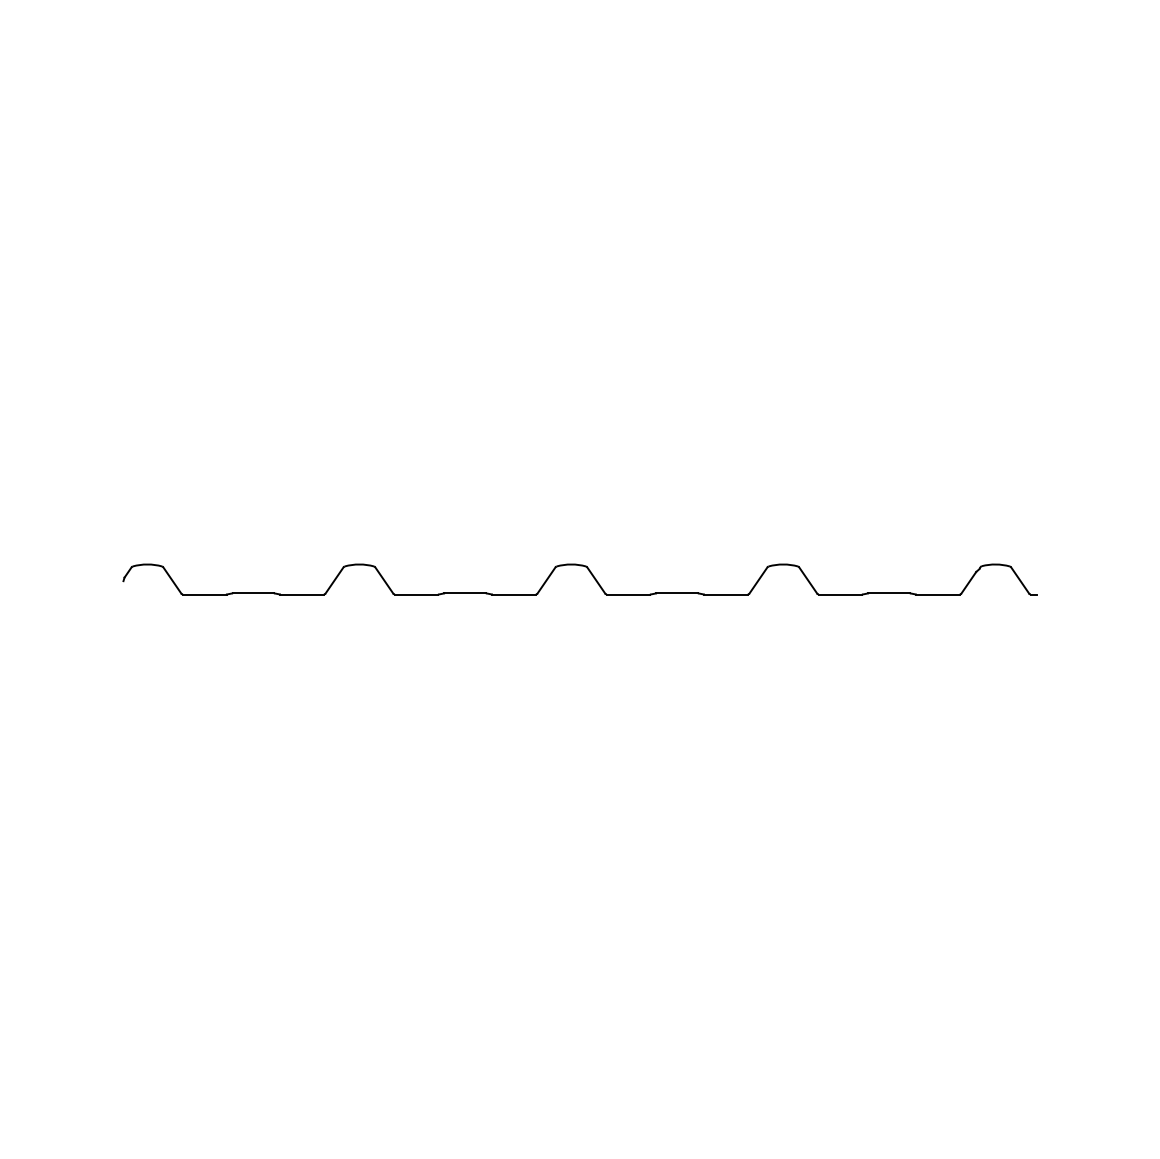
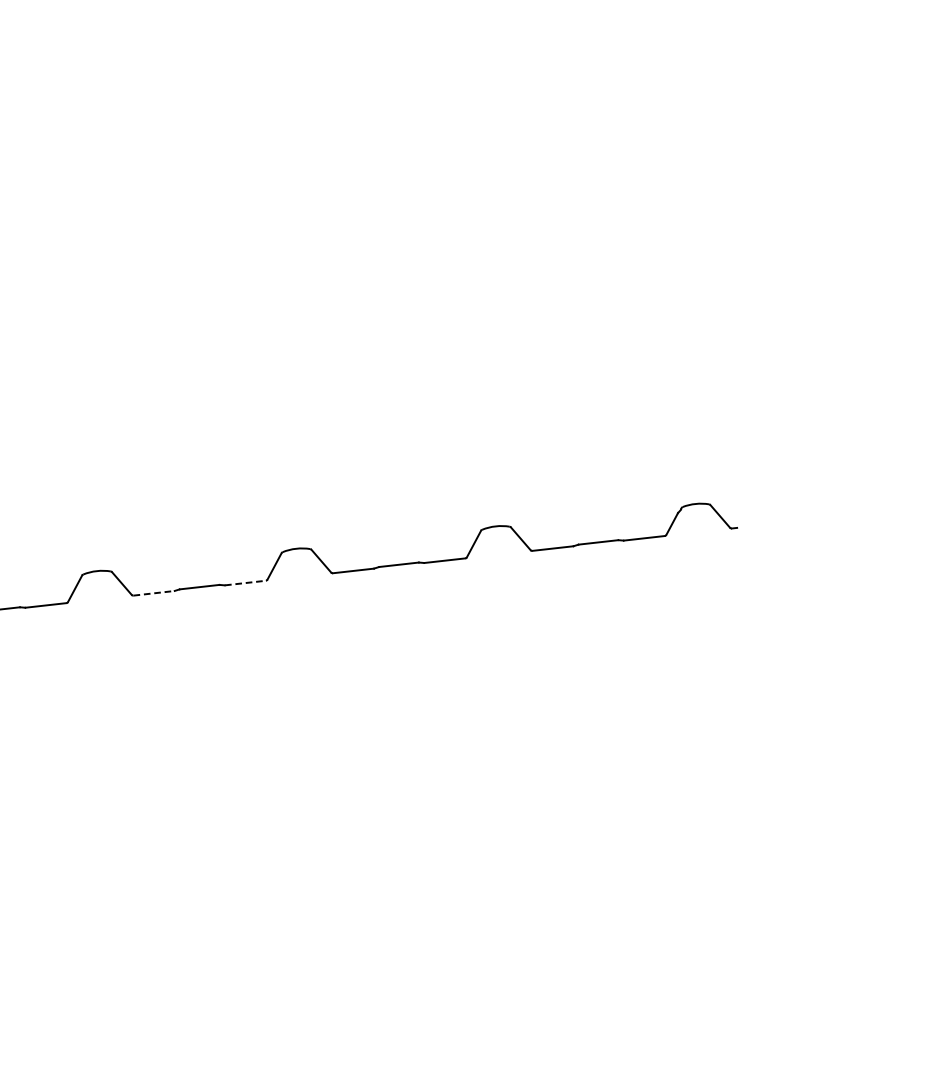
line: (416, 594) -> (153, 593), solid -> dashed
line: (514, 594) -> (245, 583), solid -> dashed

